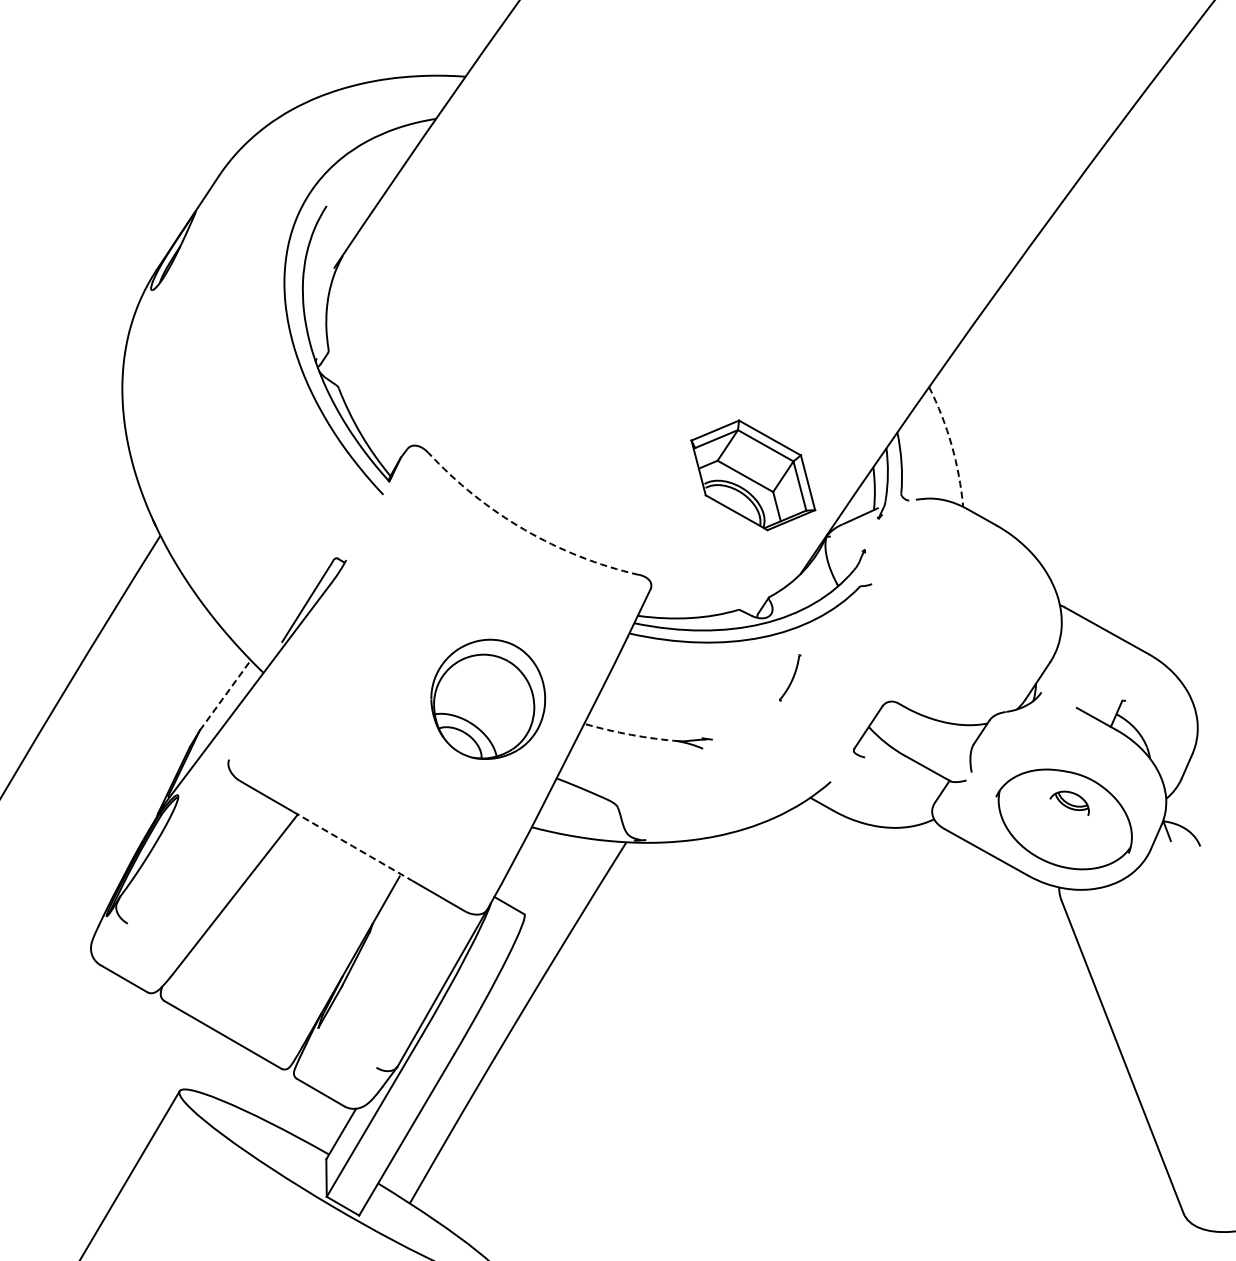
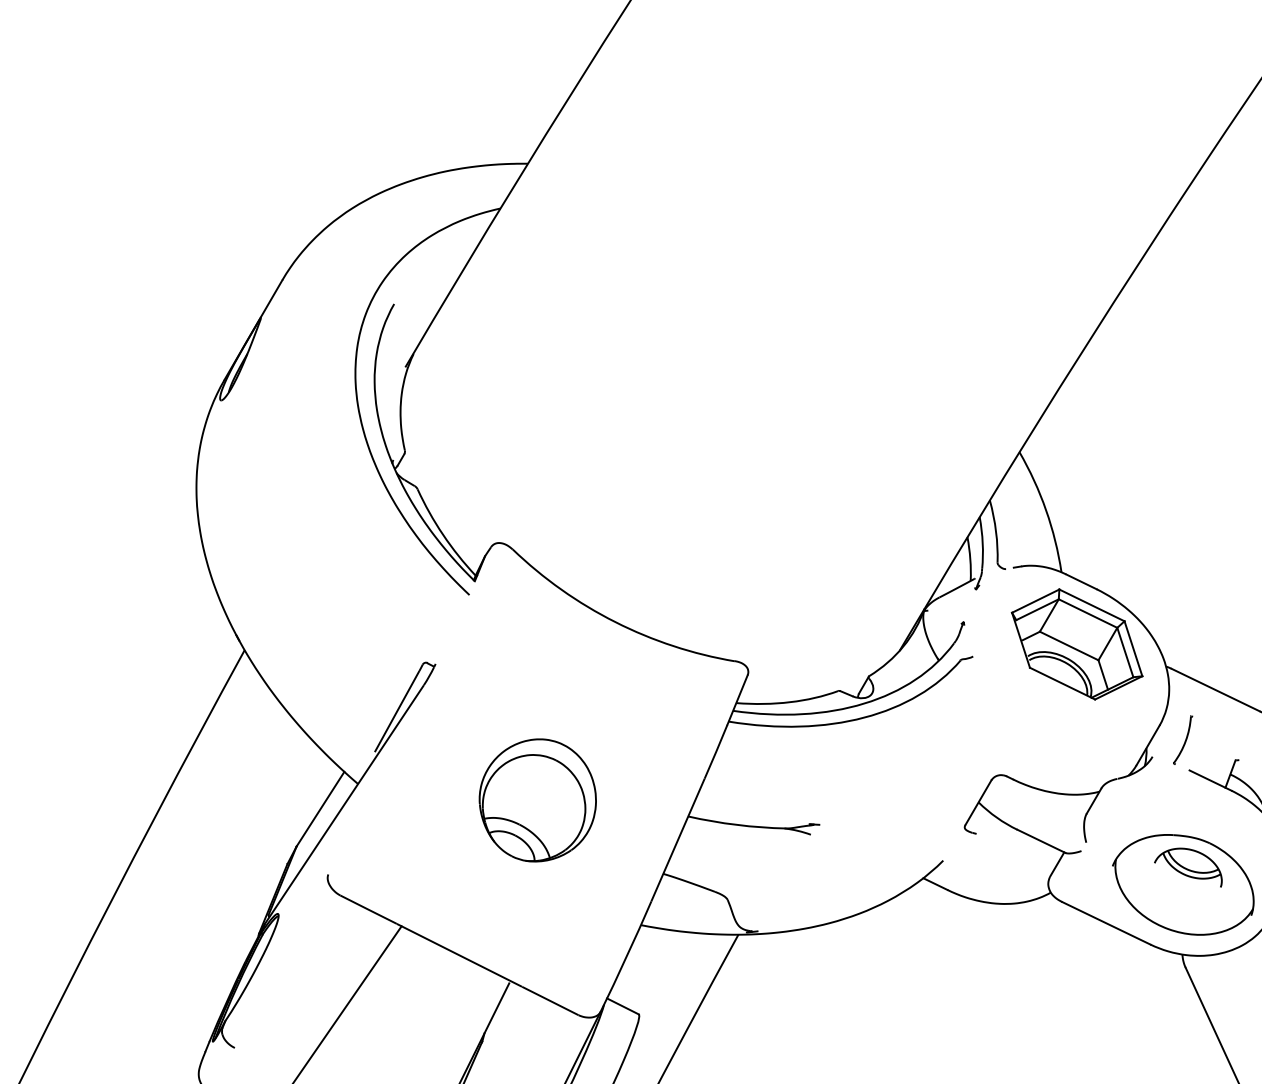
arc: (951, 445) -> (1045, 510), dashed -> solid
part: (753, 475) -> (1077, 644), moved
arc: (524, 529) -> (615, 621), dashed -> solid
part: (790, 677) -> (1183, 739), moved
line: (225, 694) -> (320, 808), dashed -> solid
part: (488, 698) -> (538, 799), moved
arc: (631, 734) -> (737, 824), dashed -> solid
part: (1069, 803) -> (1187, 868), size x1.67
line: (352, 846) -> (459, 955), dashed -> solid

